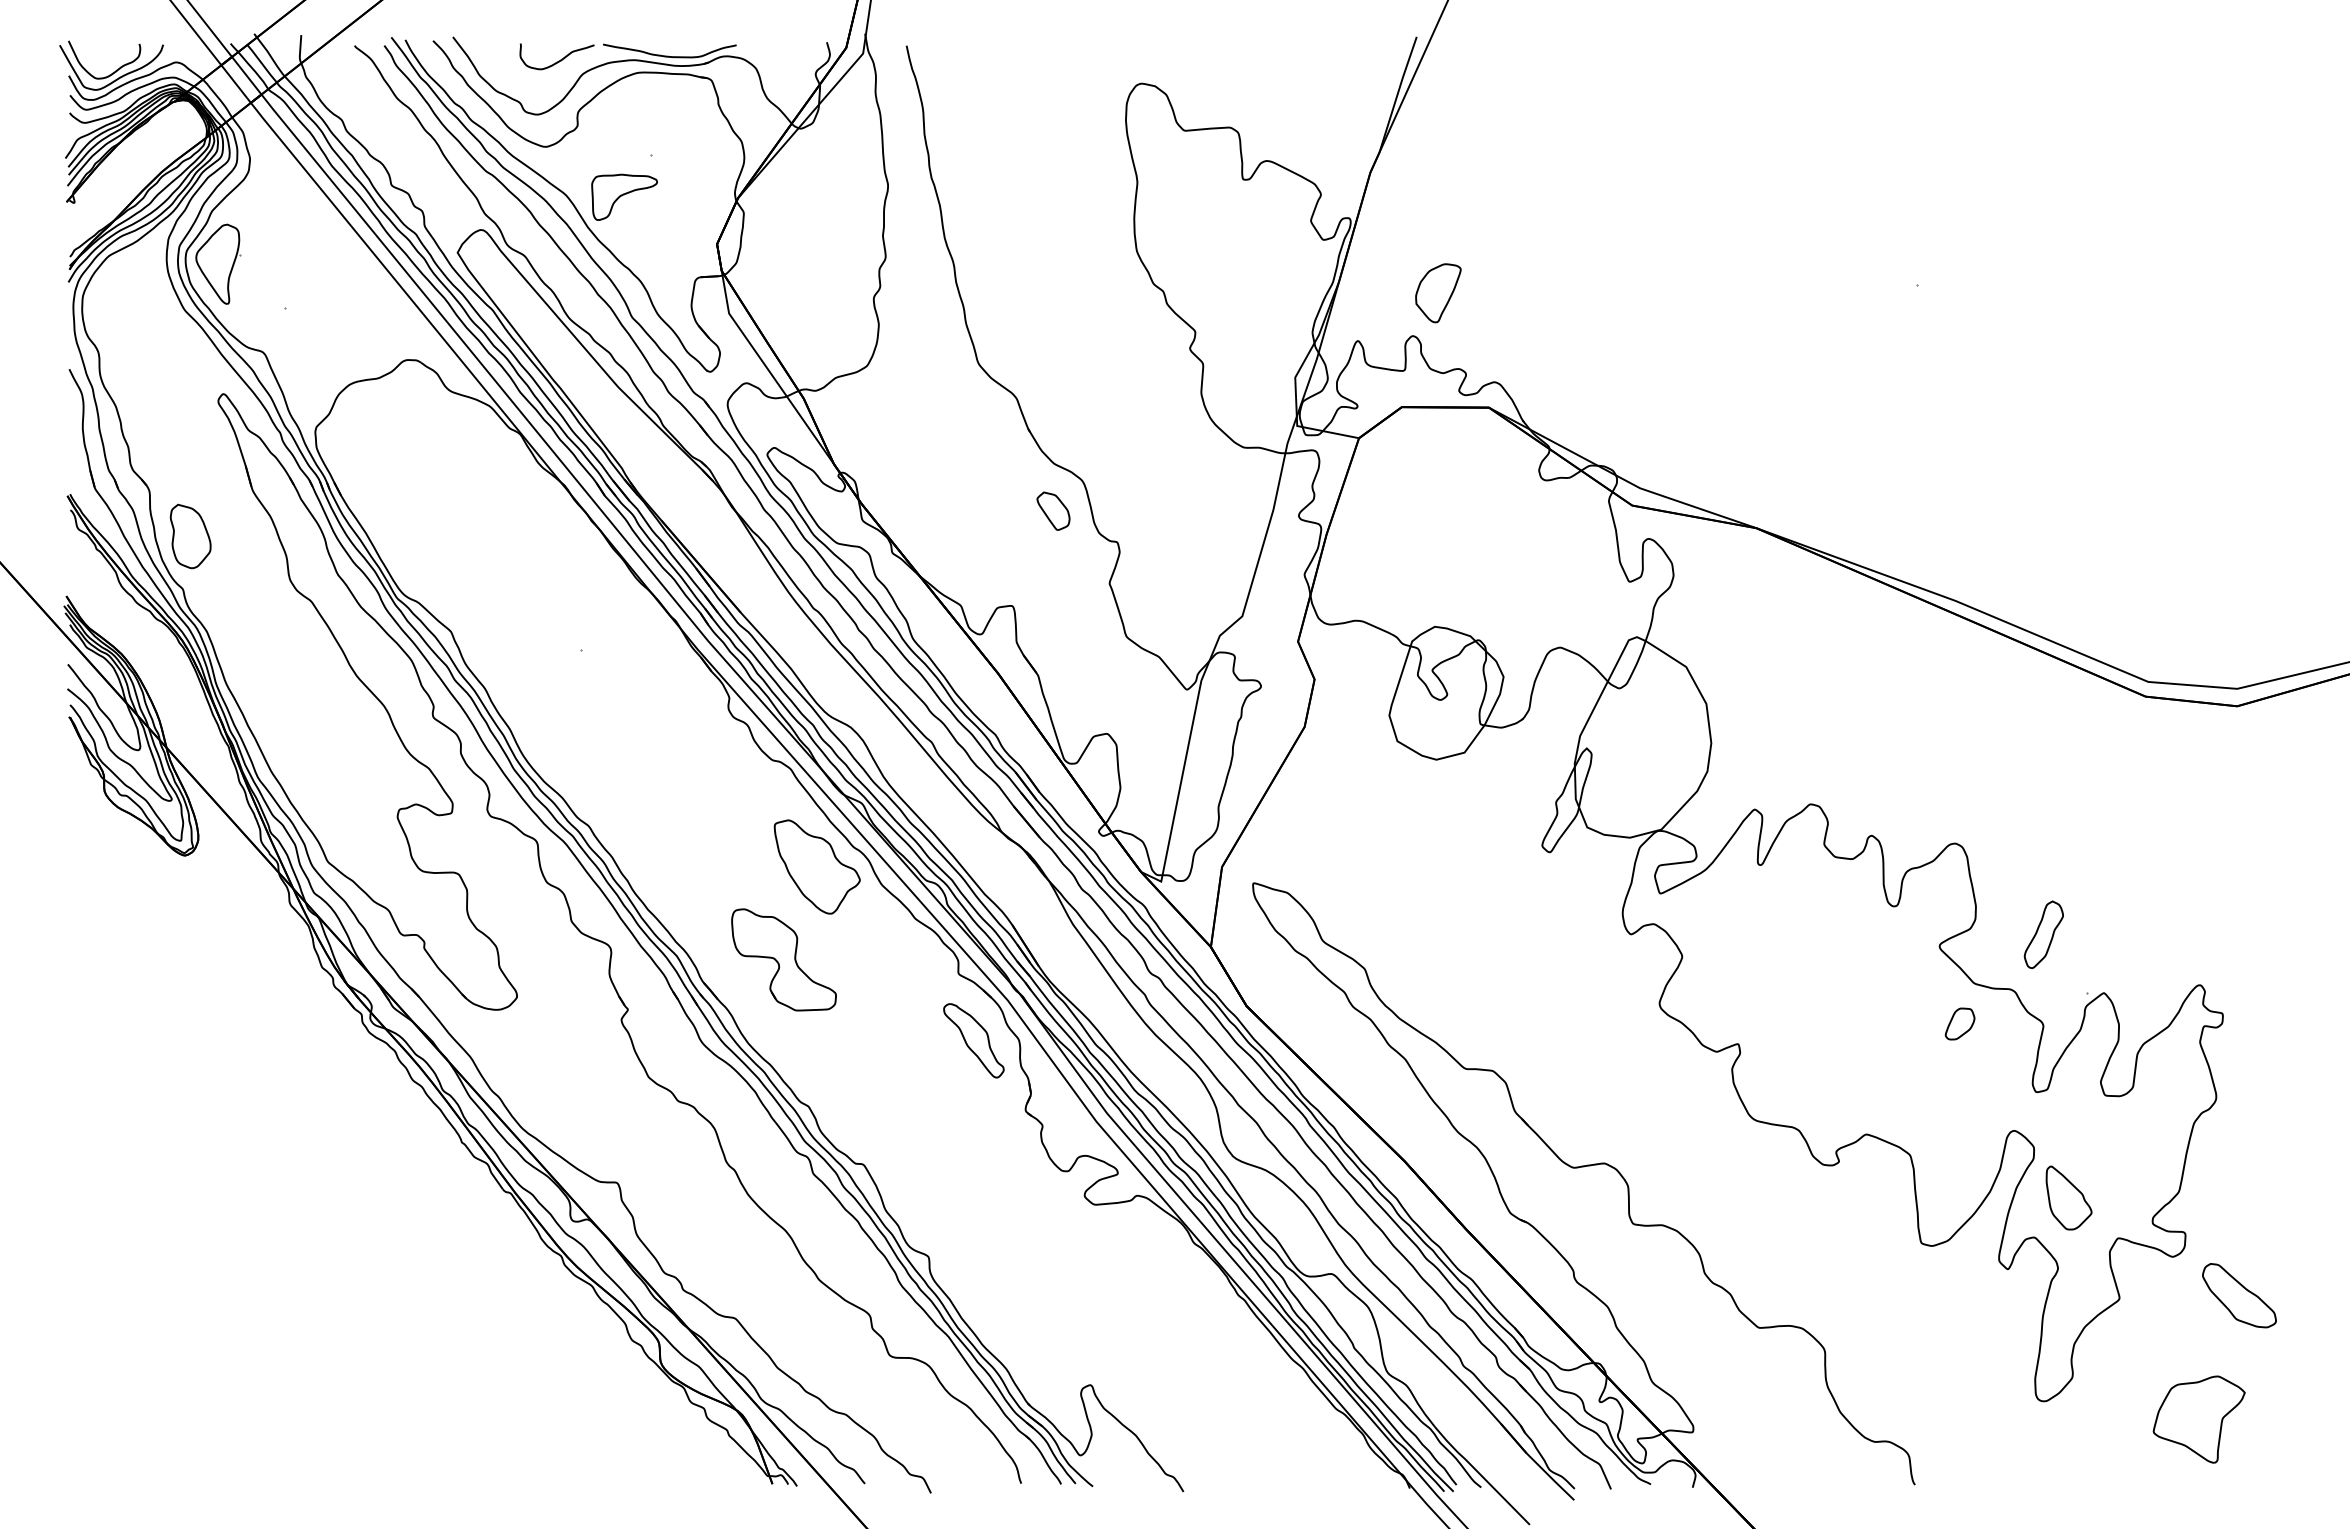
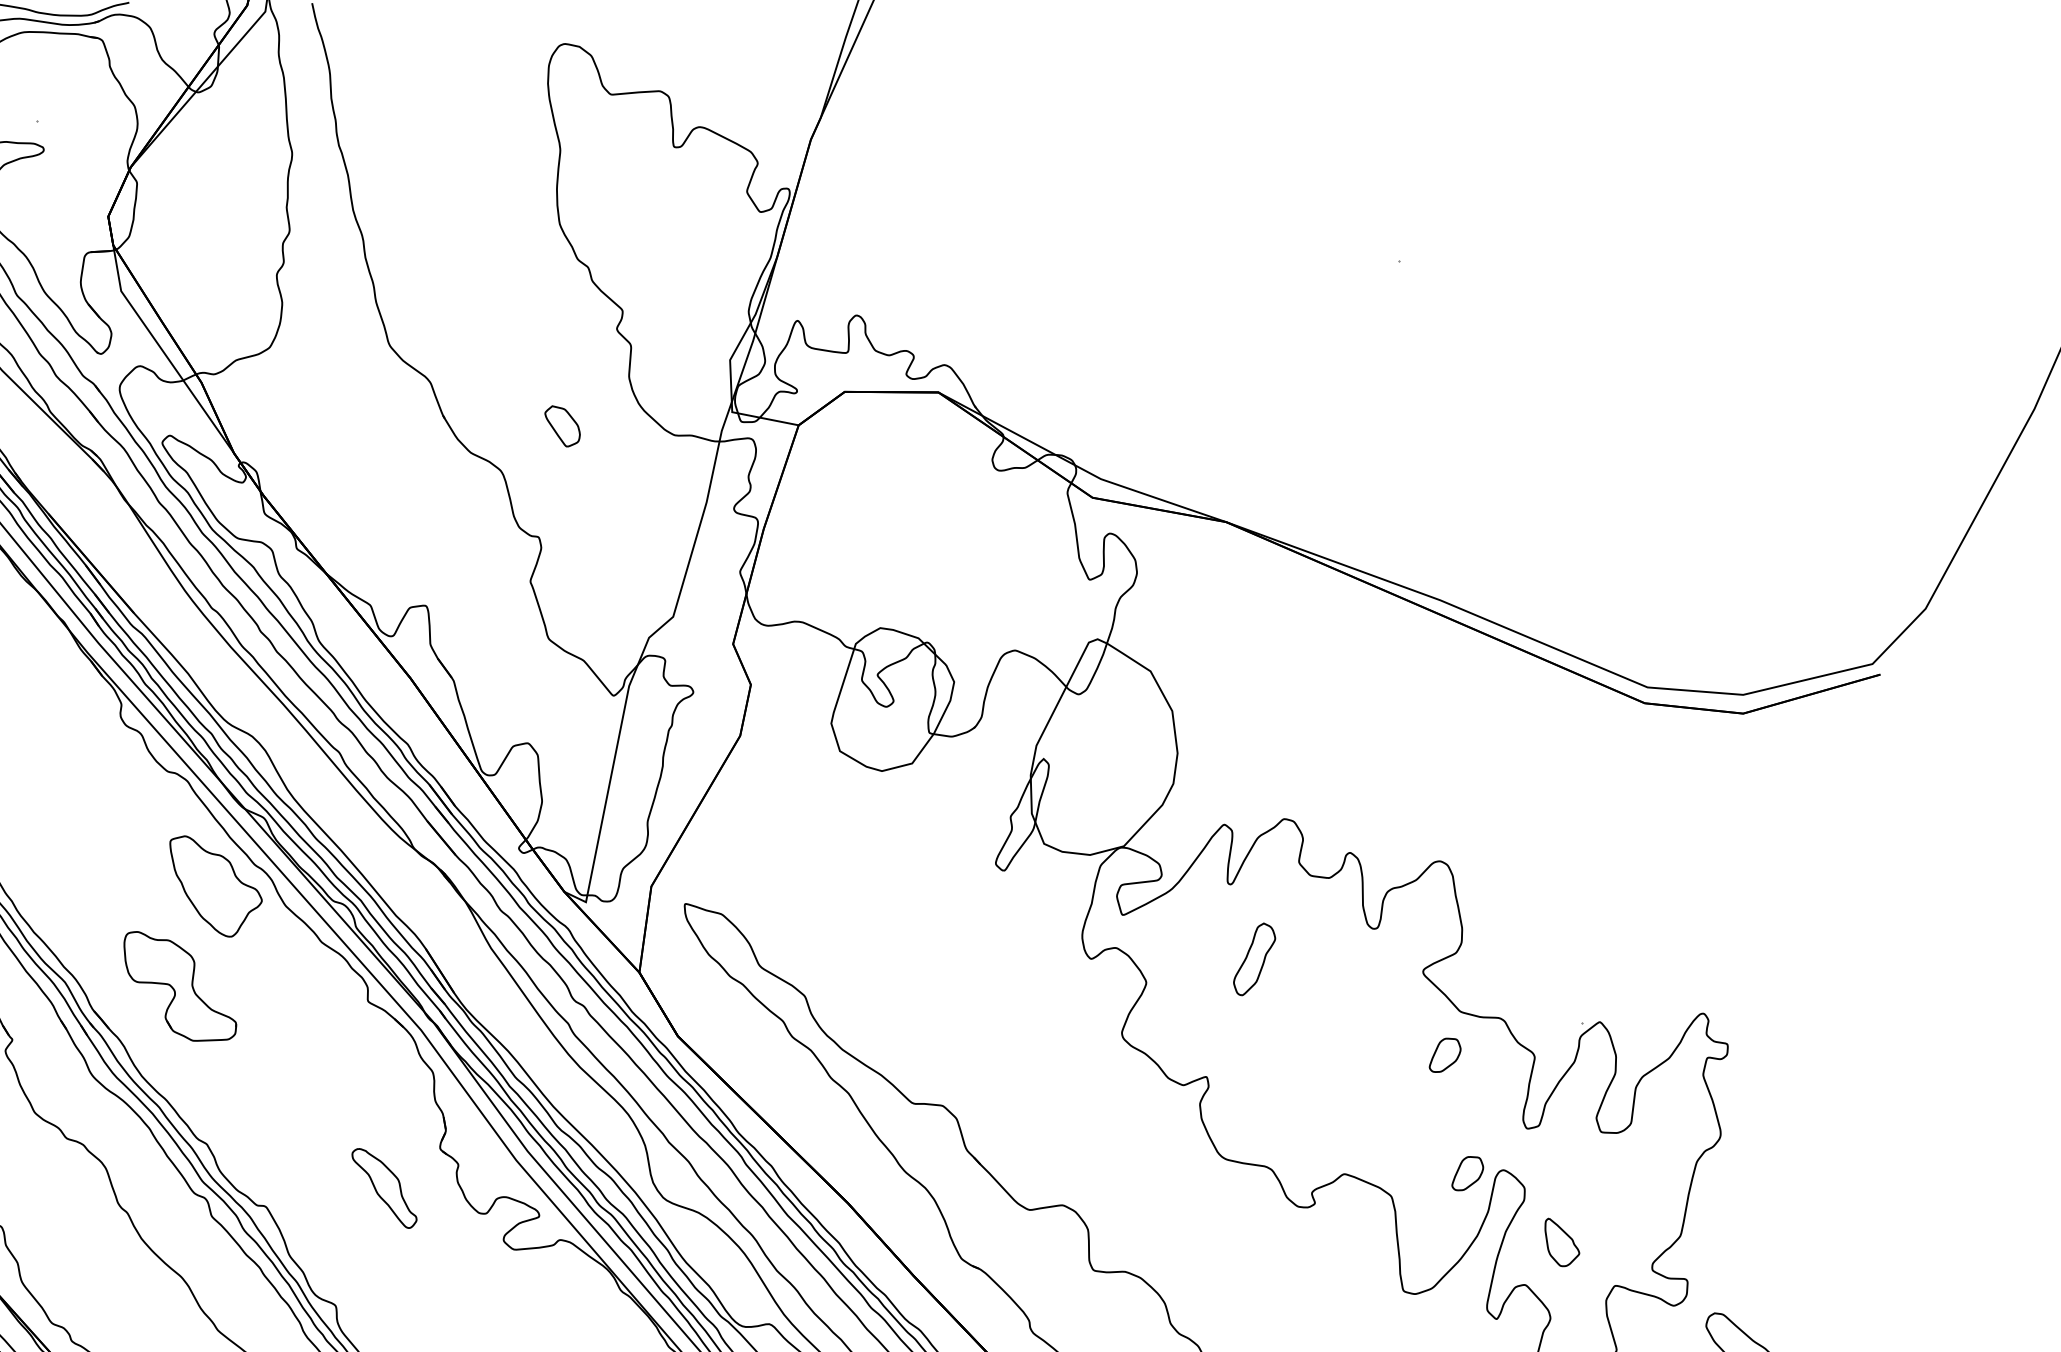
part: (1438, 293) -> (884, 269), removed
part: (1053, 510) -> (562, 425), moved
part: (2043, 934) -> (1254, 959), moved
part: (973, 1040) -> (384, 1188), moved
part: (1980, 1133) -> (1467, 1173), added
part: (2068, 1197) -> (1561, 1241), size x0.7

